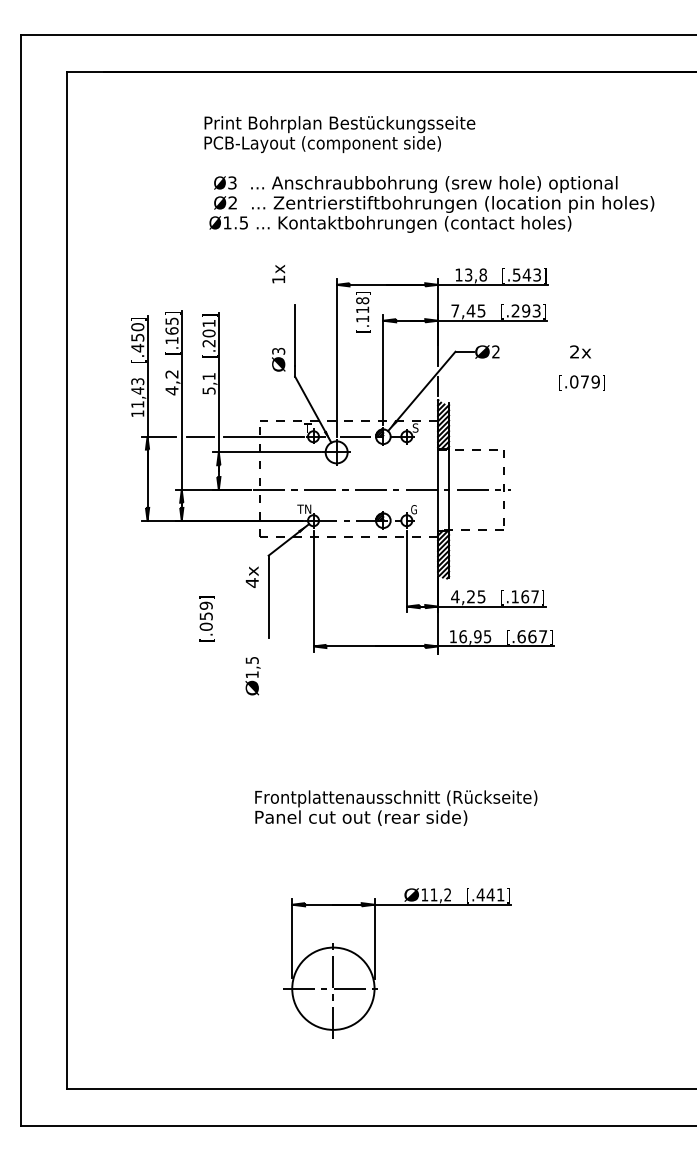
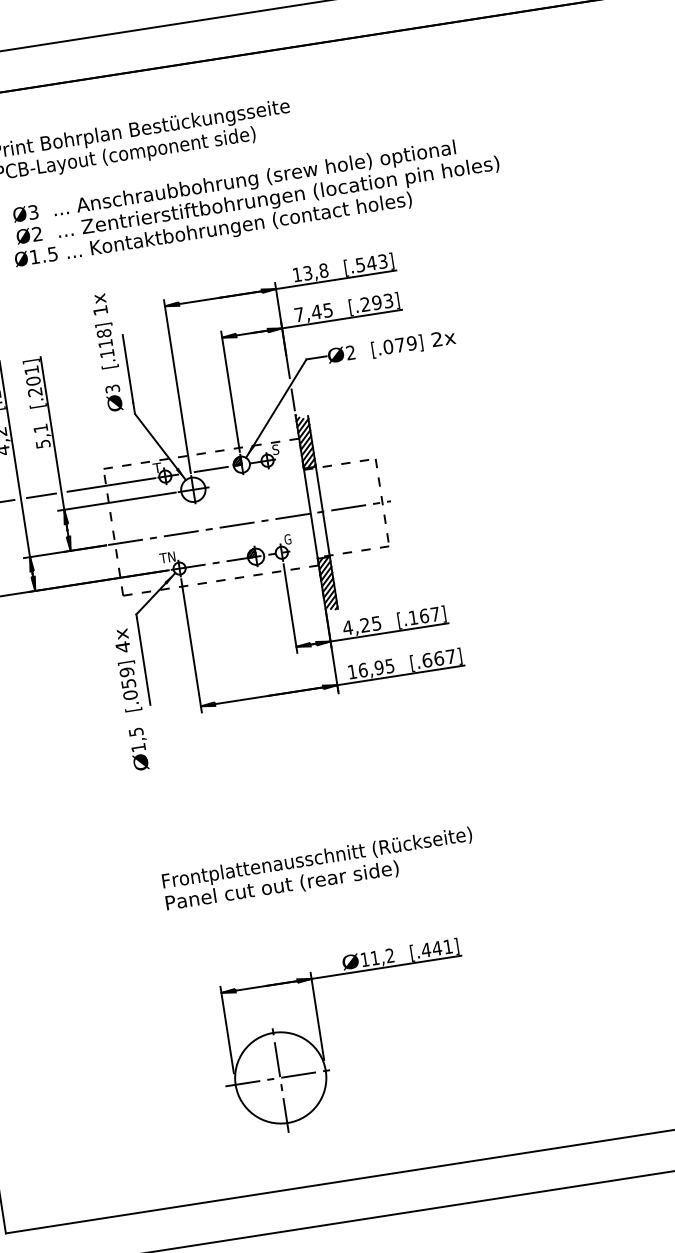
text: (363, 312) -> (107, 346), moved
text: (581, 382) -> (396, 346), moved
text: (206, 618) -> (129, 686), moved

